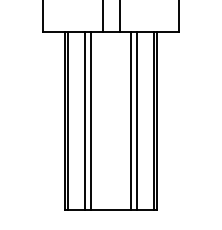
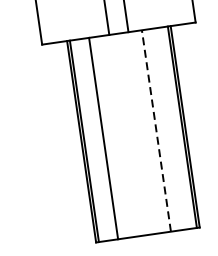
line: (90, 120) -> (110, 137), removed
line: (131, 120) -> (156, 130), solid -> dashed
line: (137, 120) -> (163, 129), removed

